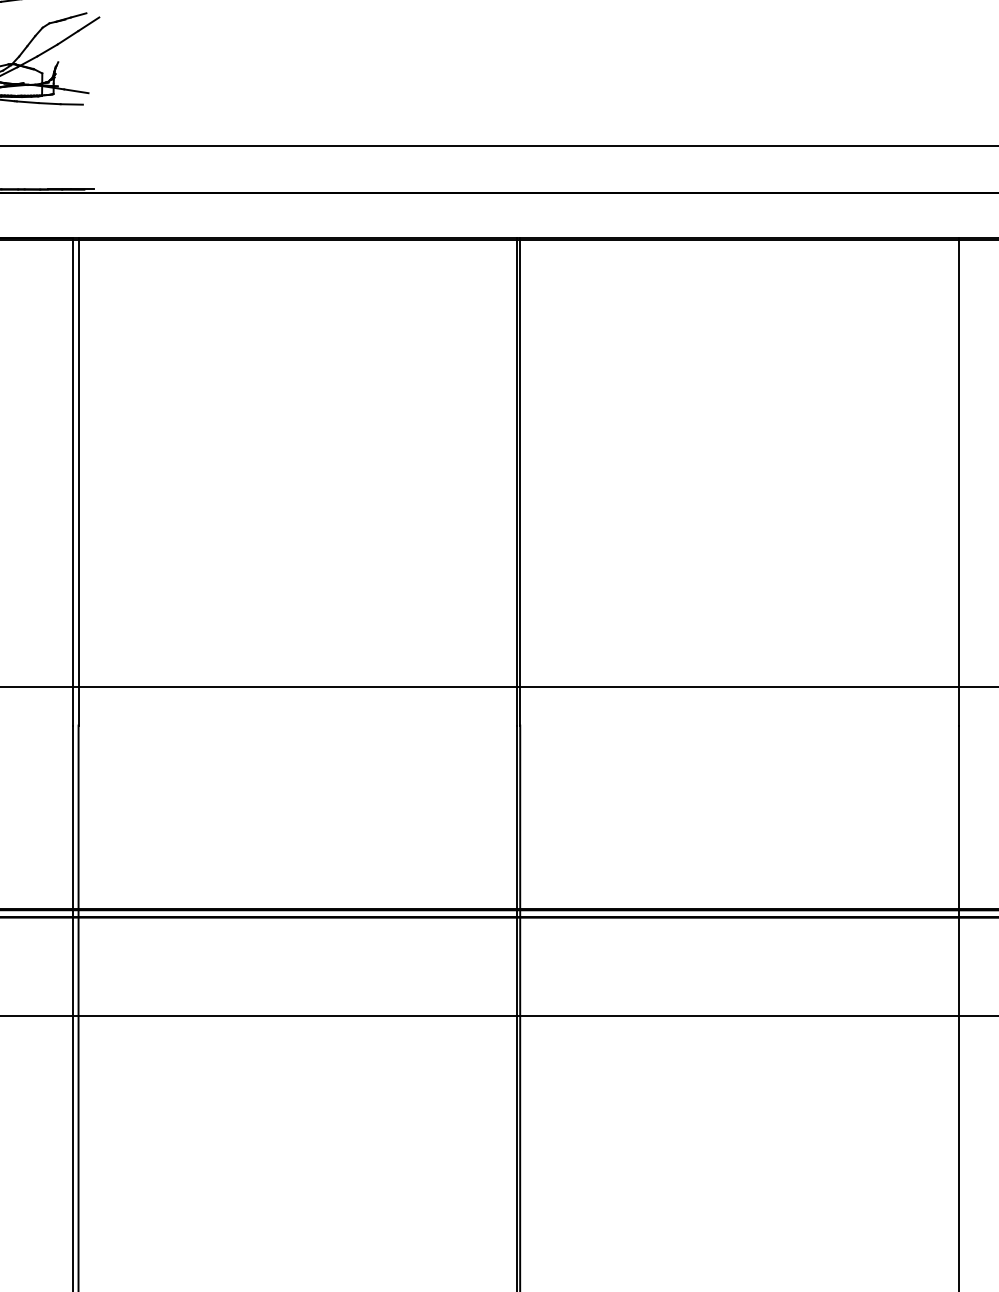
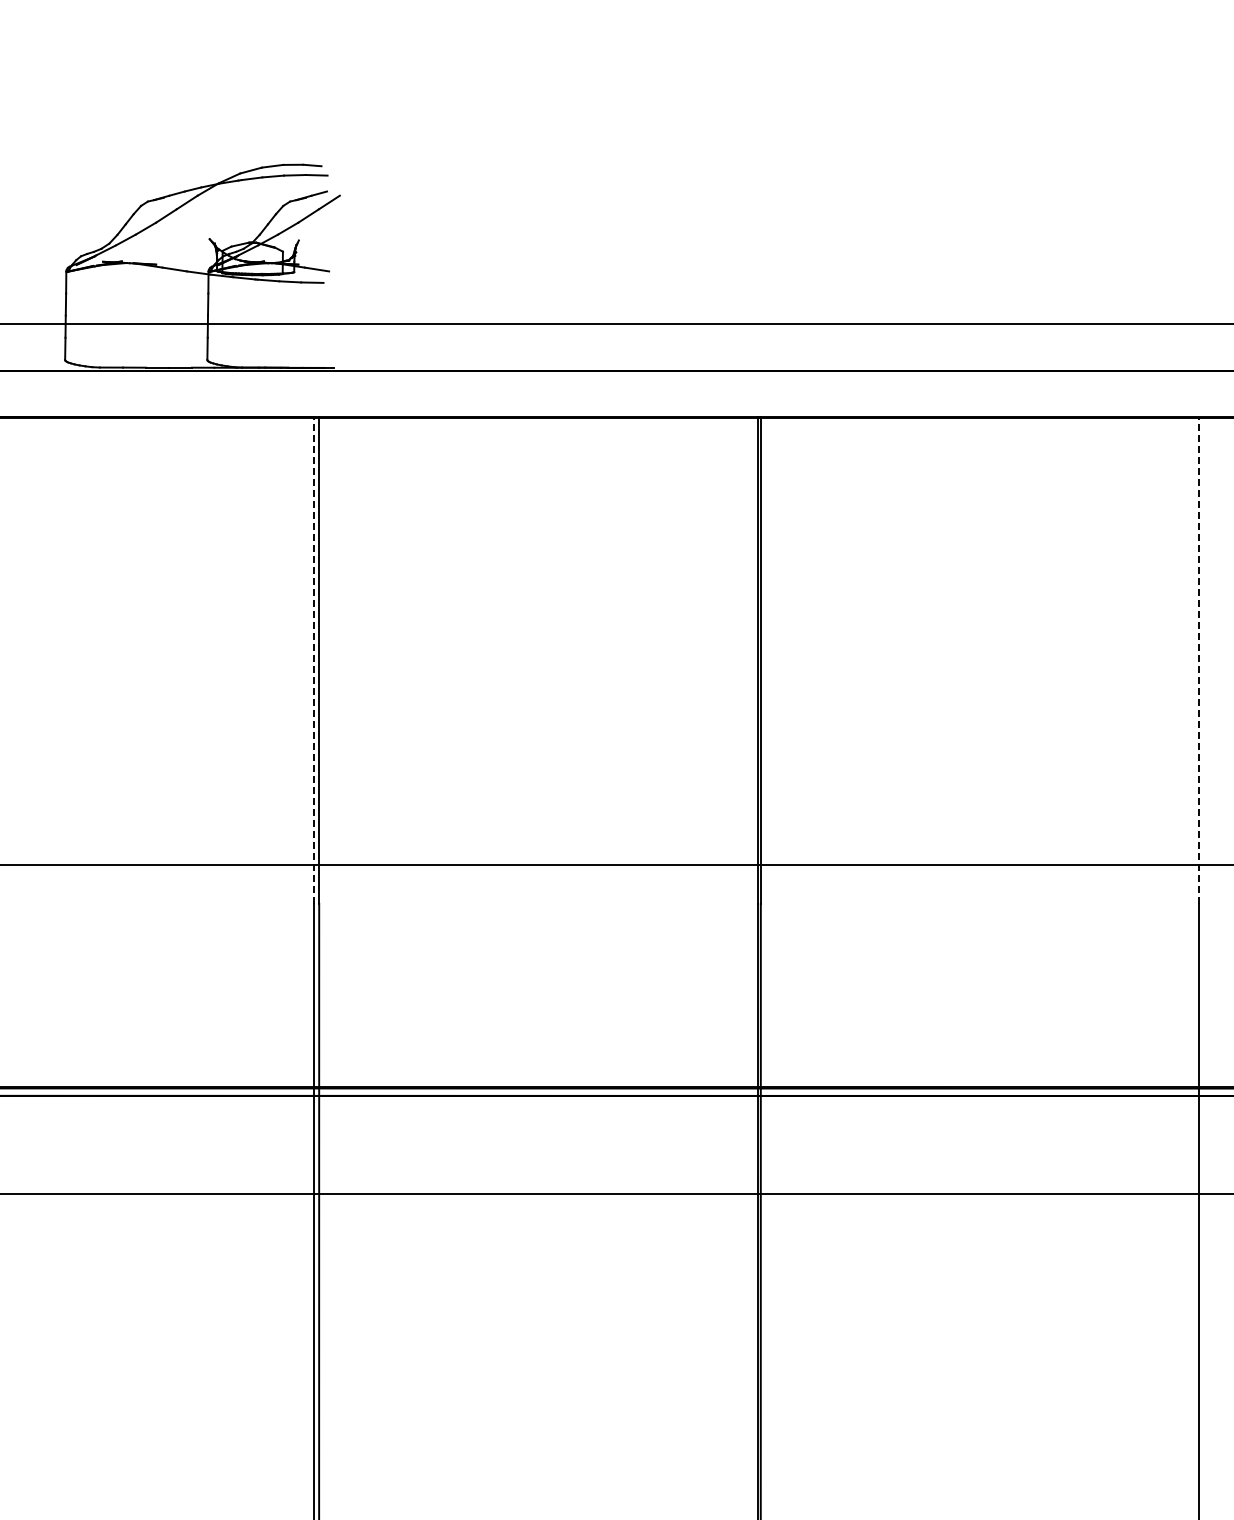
line: (72, 482) -> (313, 660), solid -> dashed
line: (958, 482) -> (1199, 660), solid -> dashed

